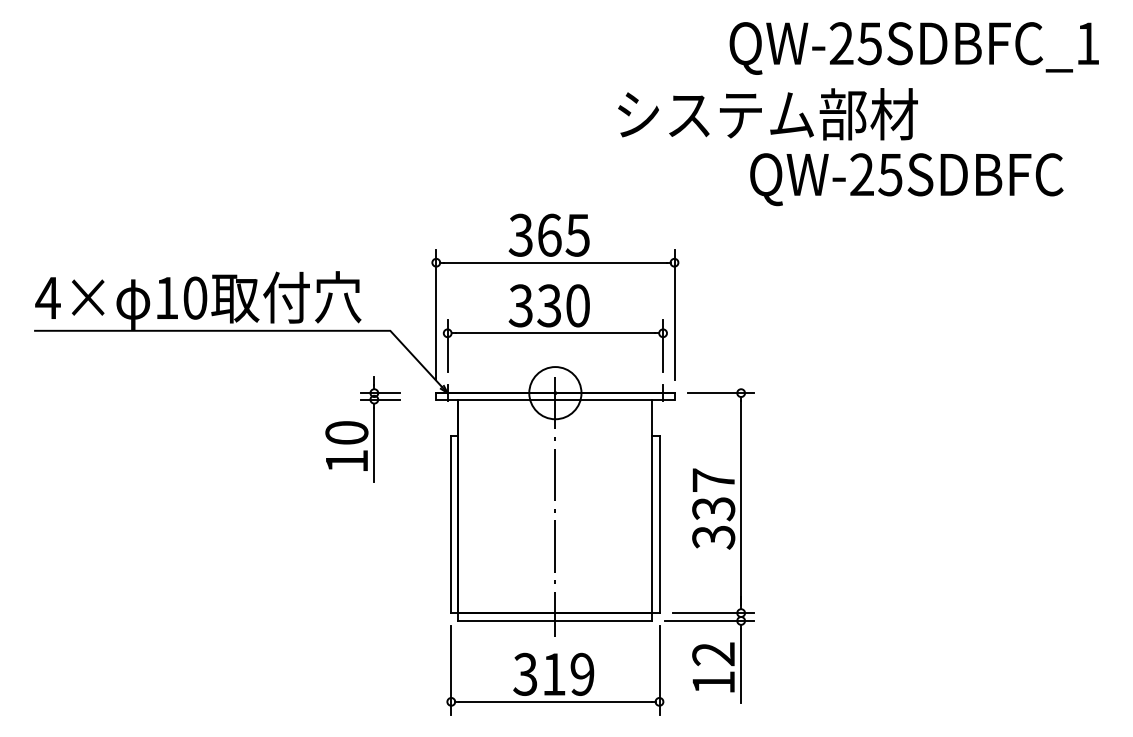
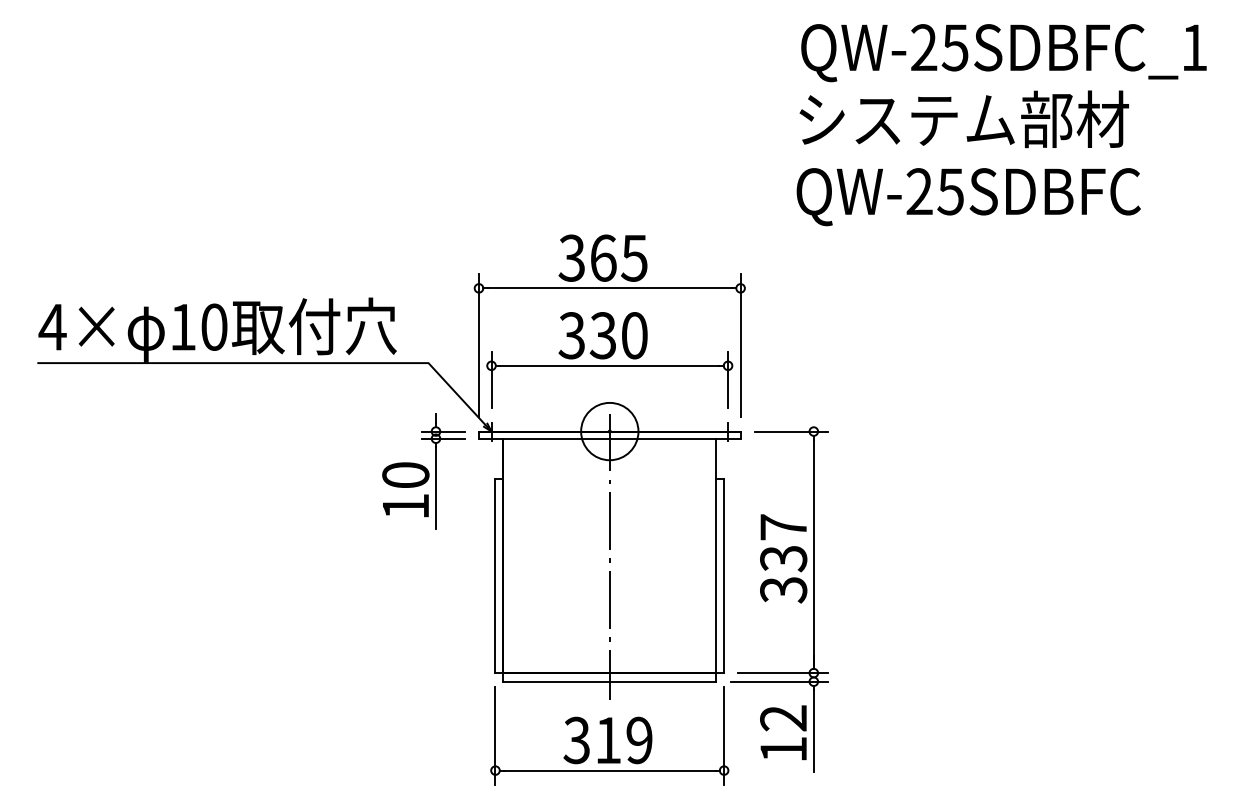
text: (767, 114) -> (963, 119), moved
text: (906, 180) -> (968, 197), moved
part: (362, 429) -> (423, 471), moved

